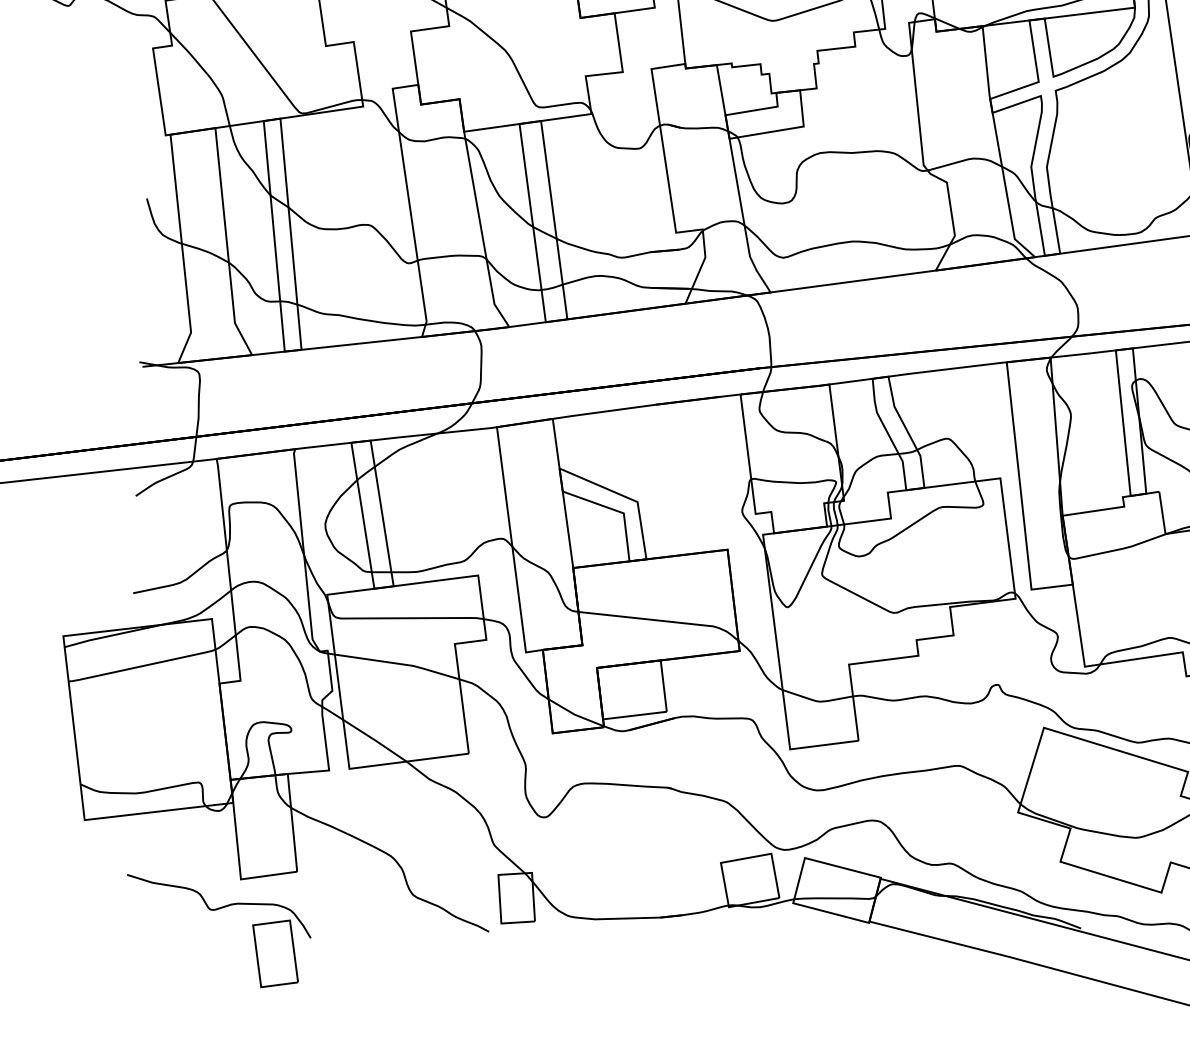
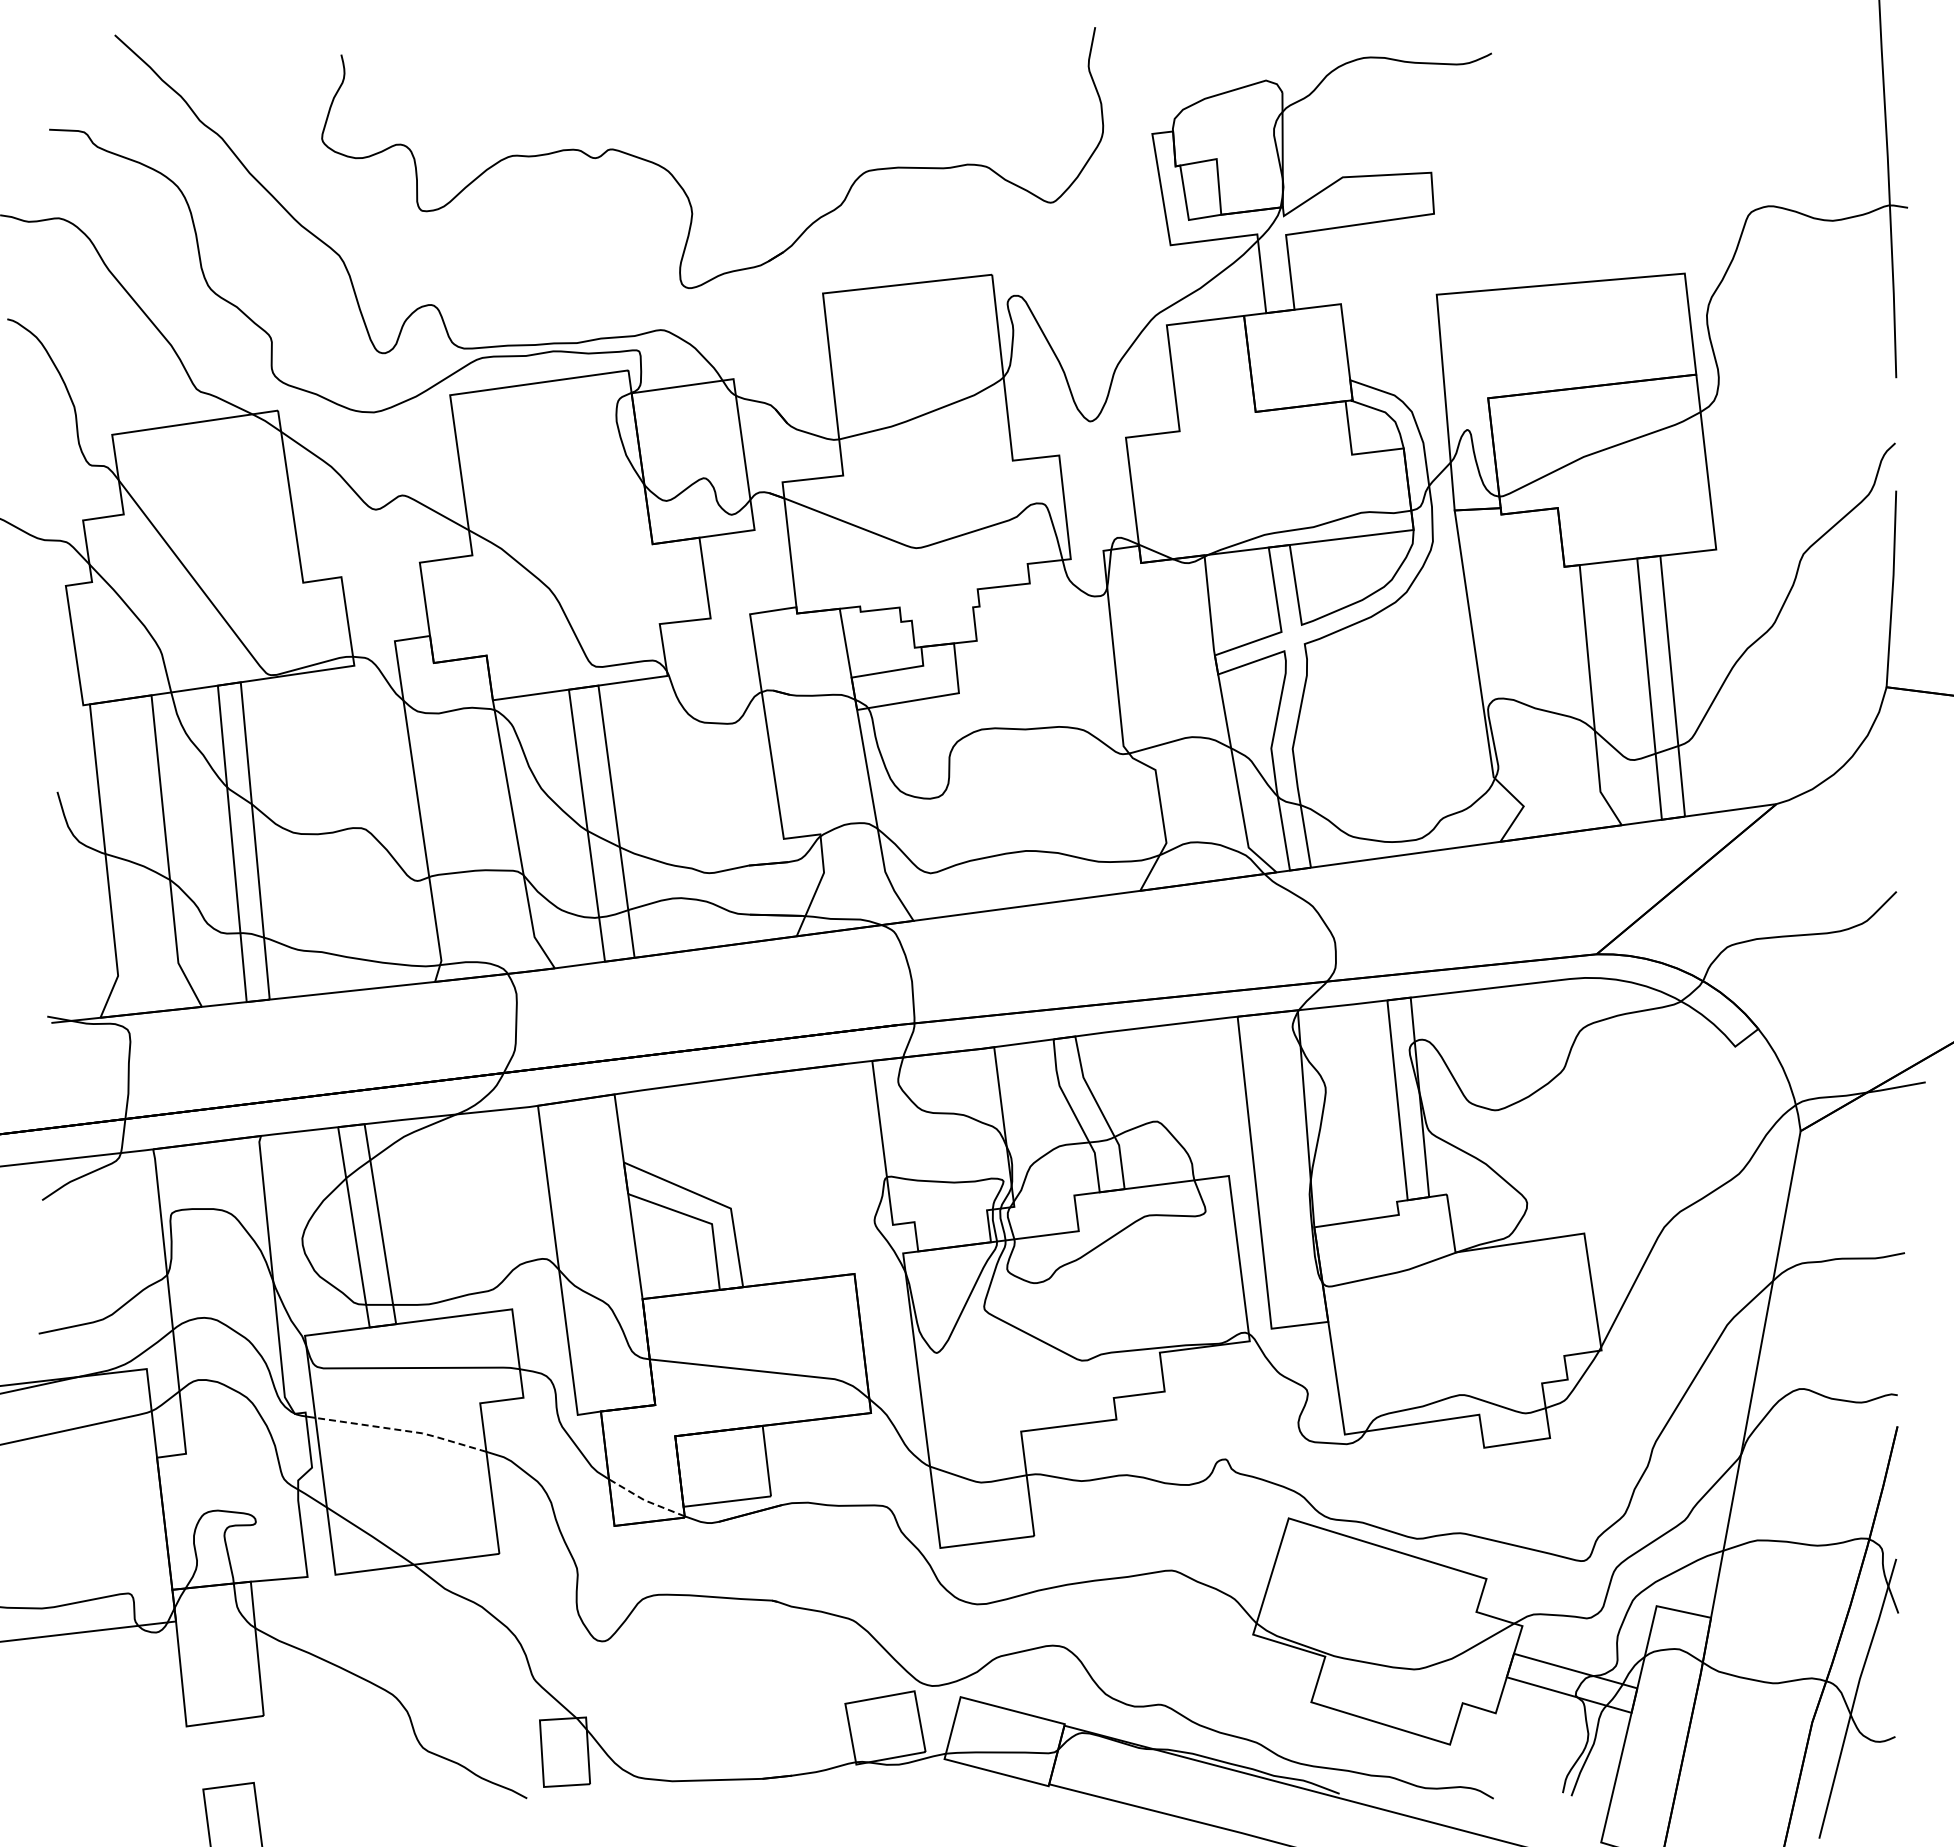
line: (398, 663) -> (402, 1430), solid -> dashed
line: (574, 714) -> (644, 1500), solid -> dashed
curve: (219, 907) -> (156, 1765), removed

